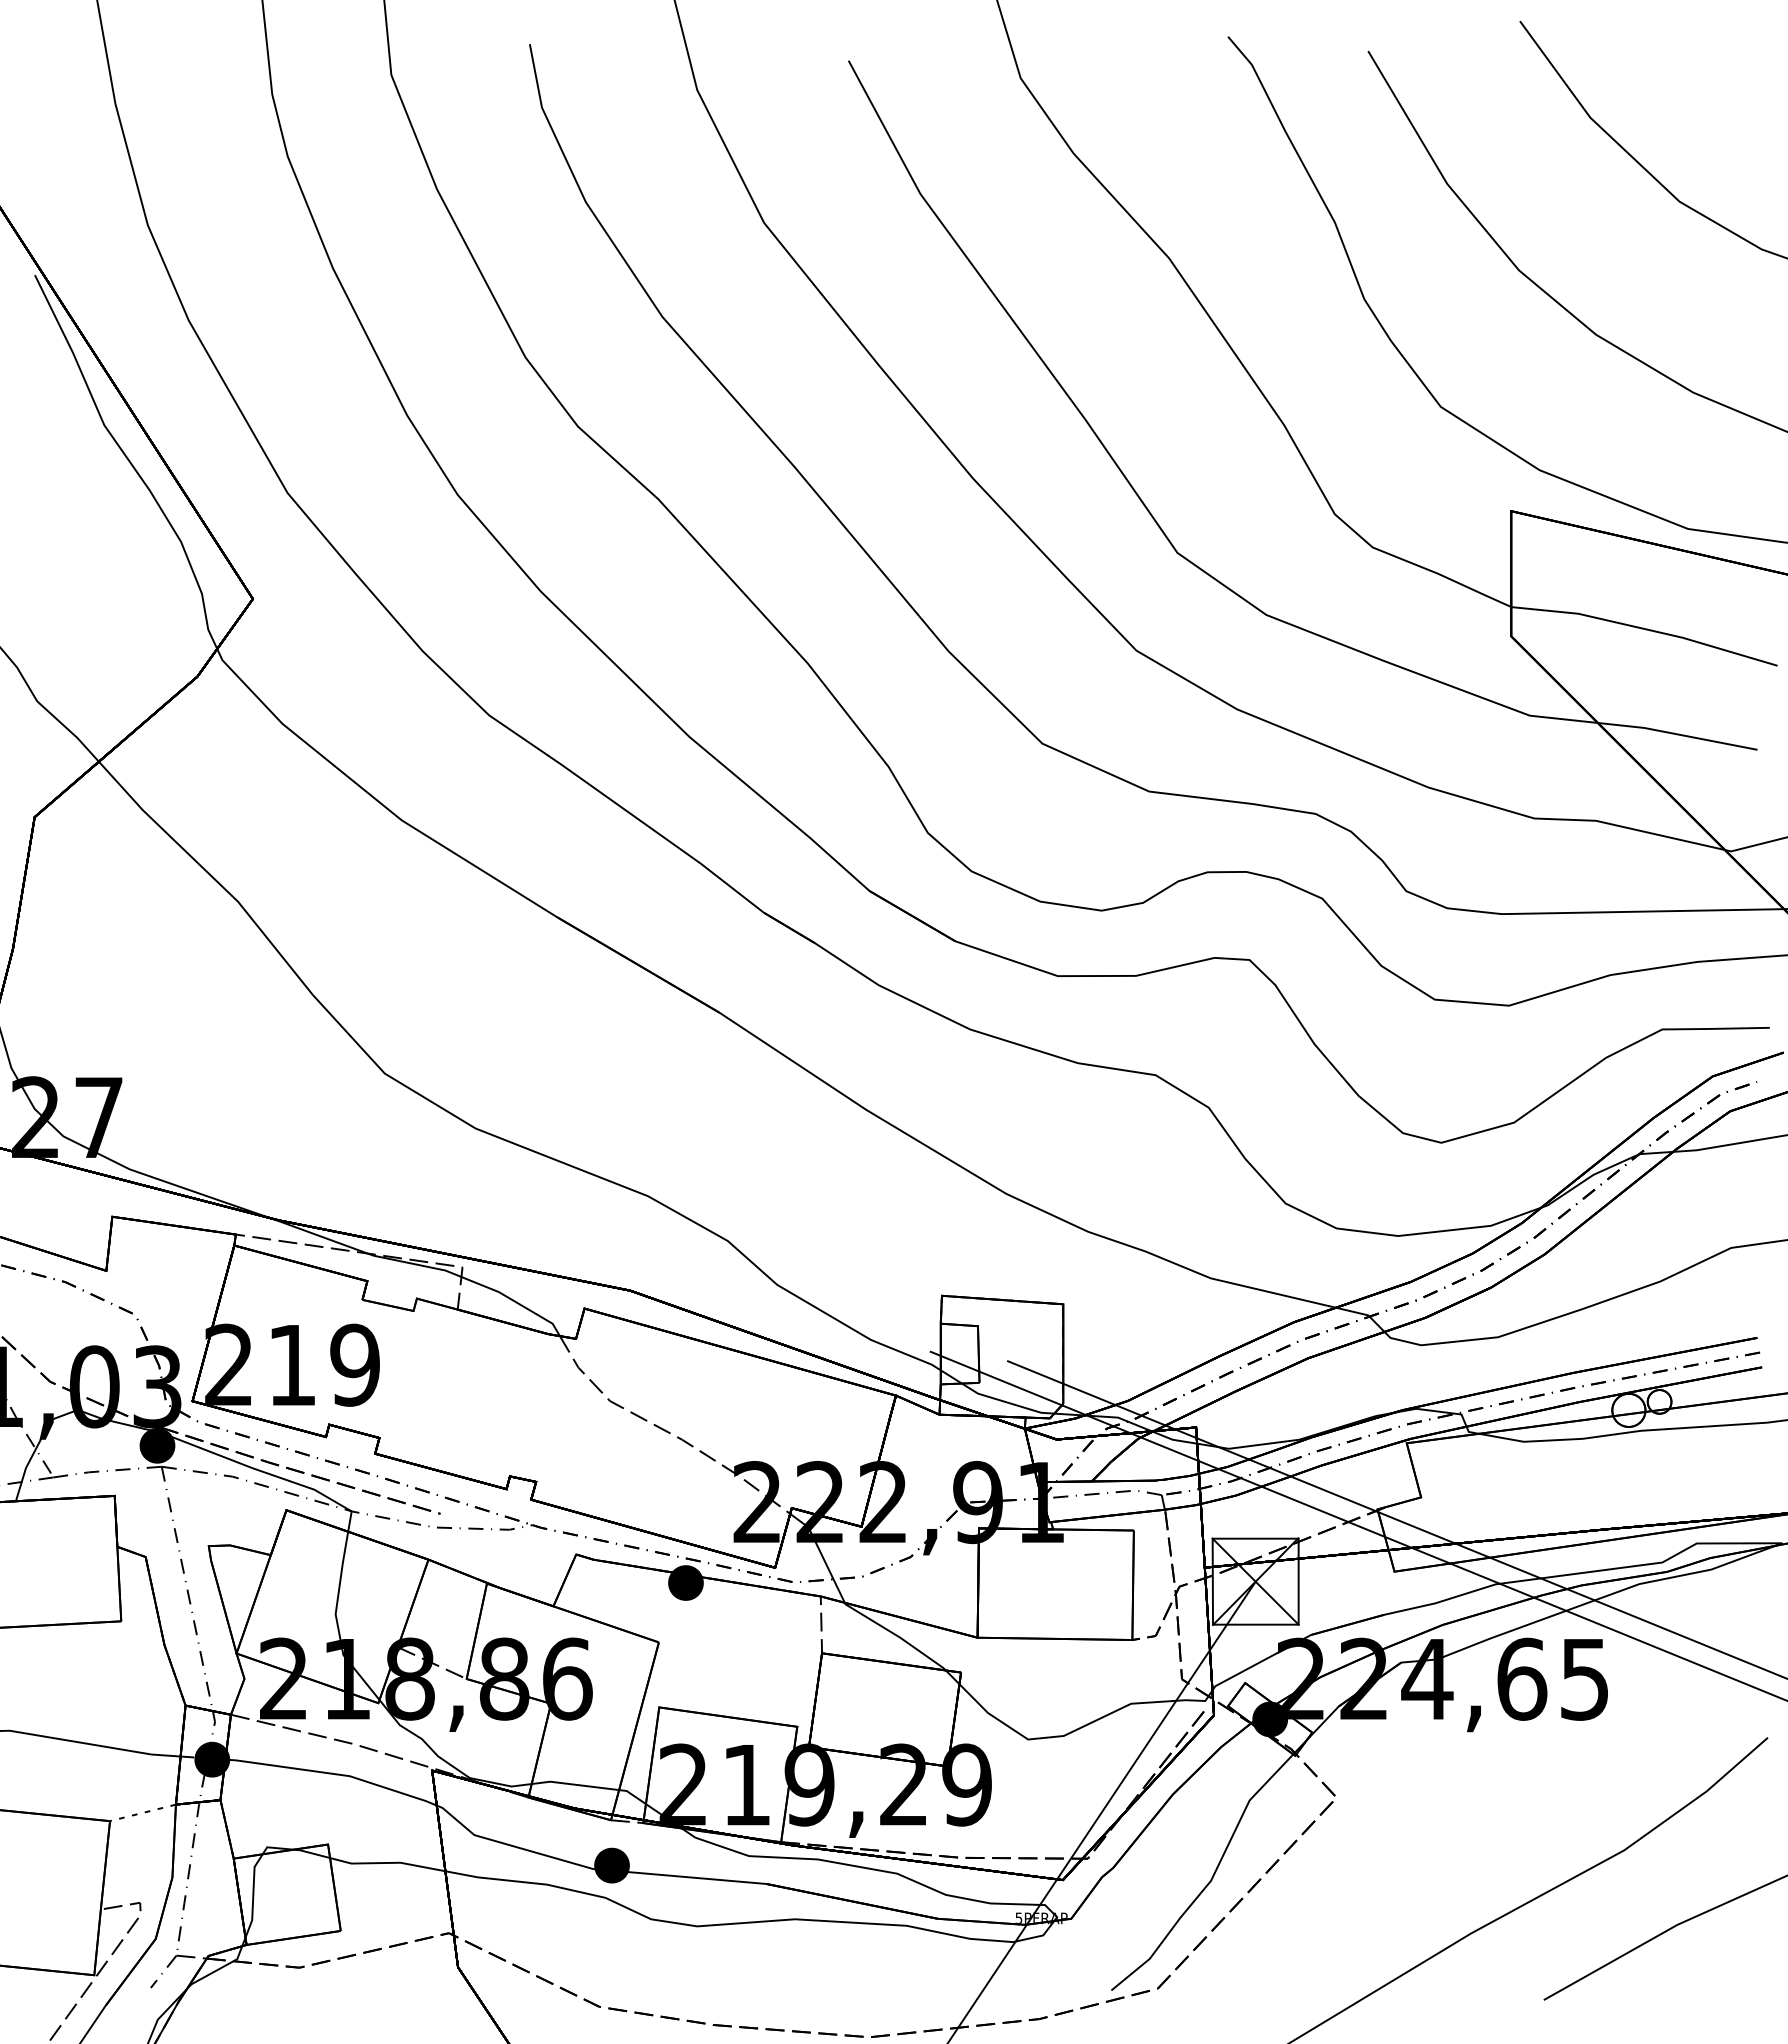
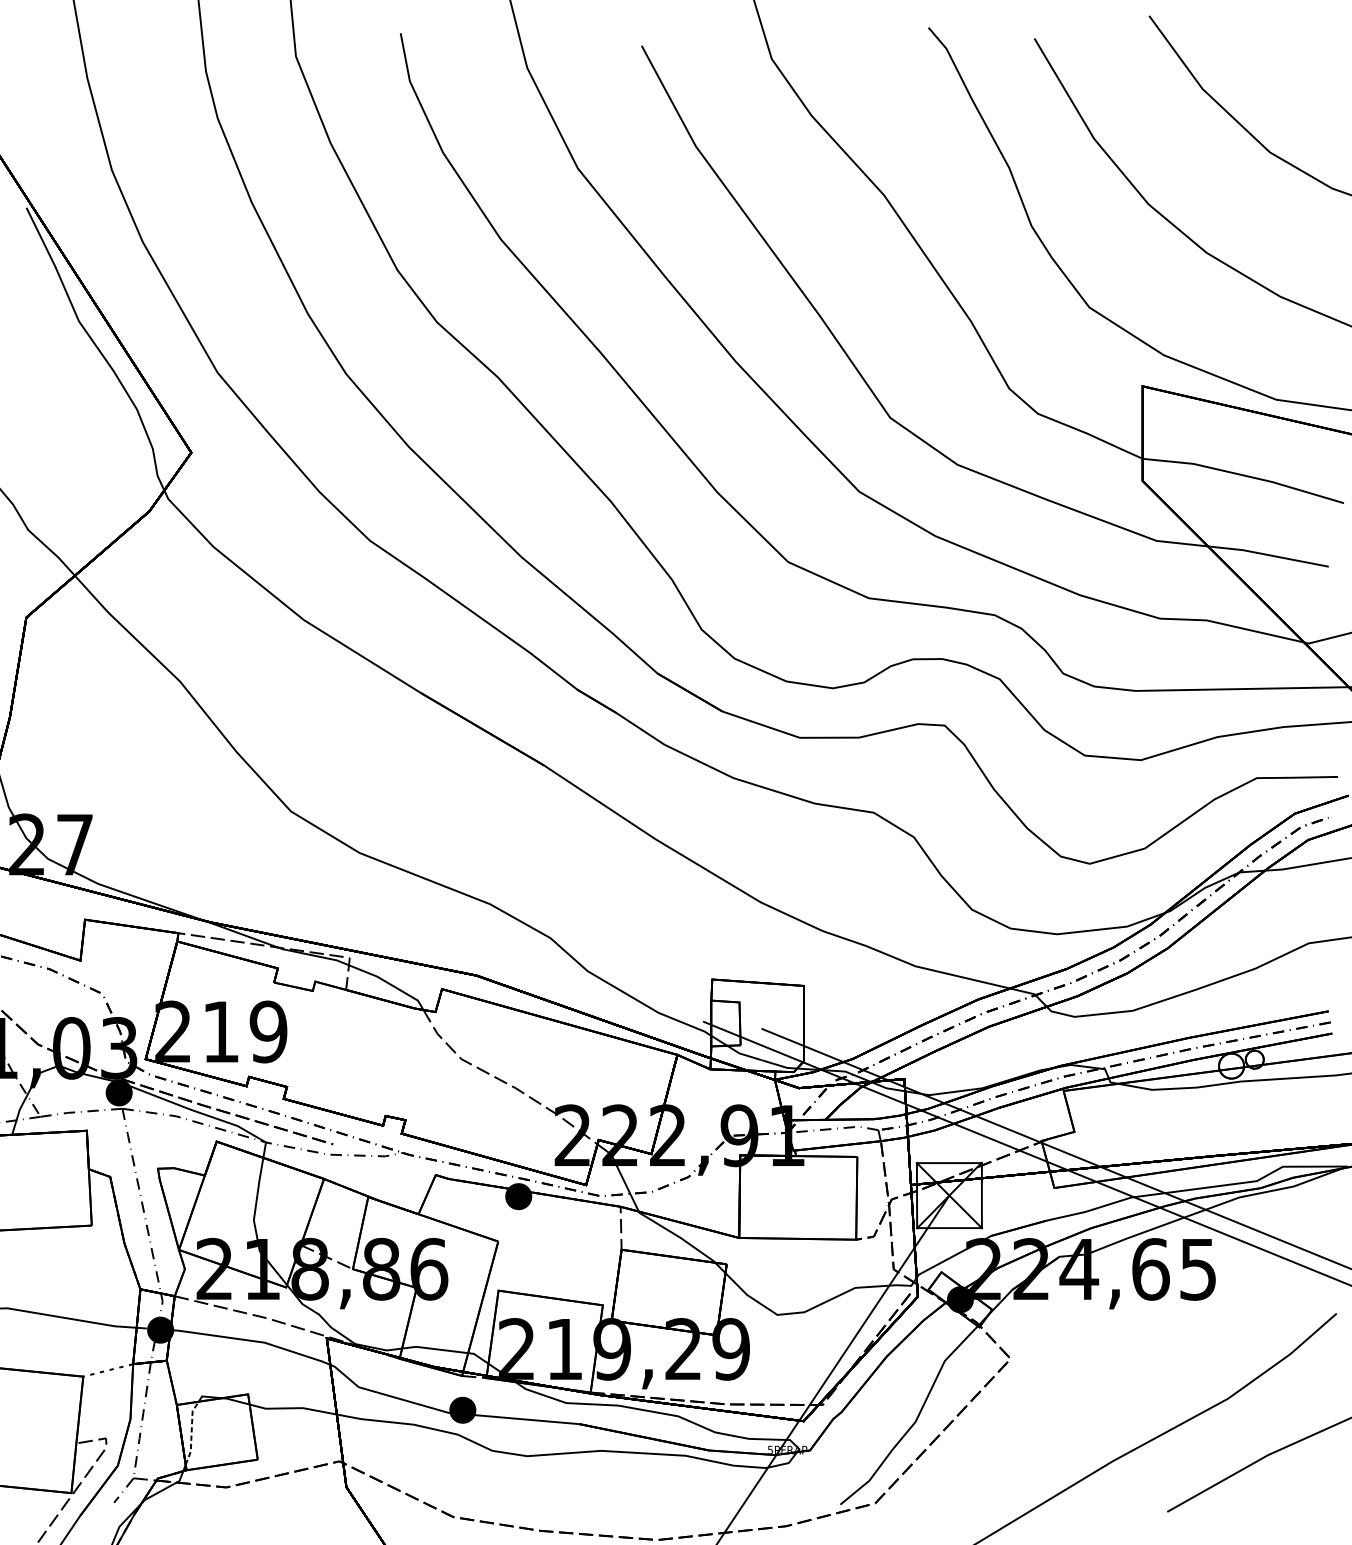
line: (253, 1894) -> (191, 1432), solid -> dashed

